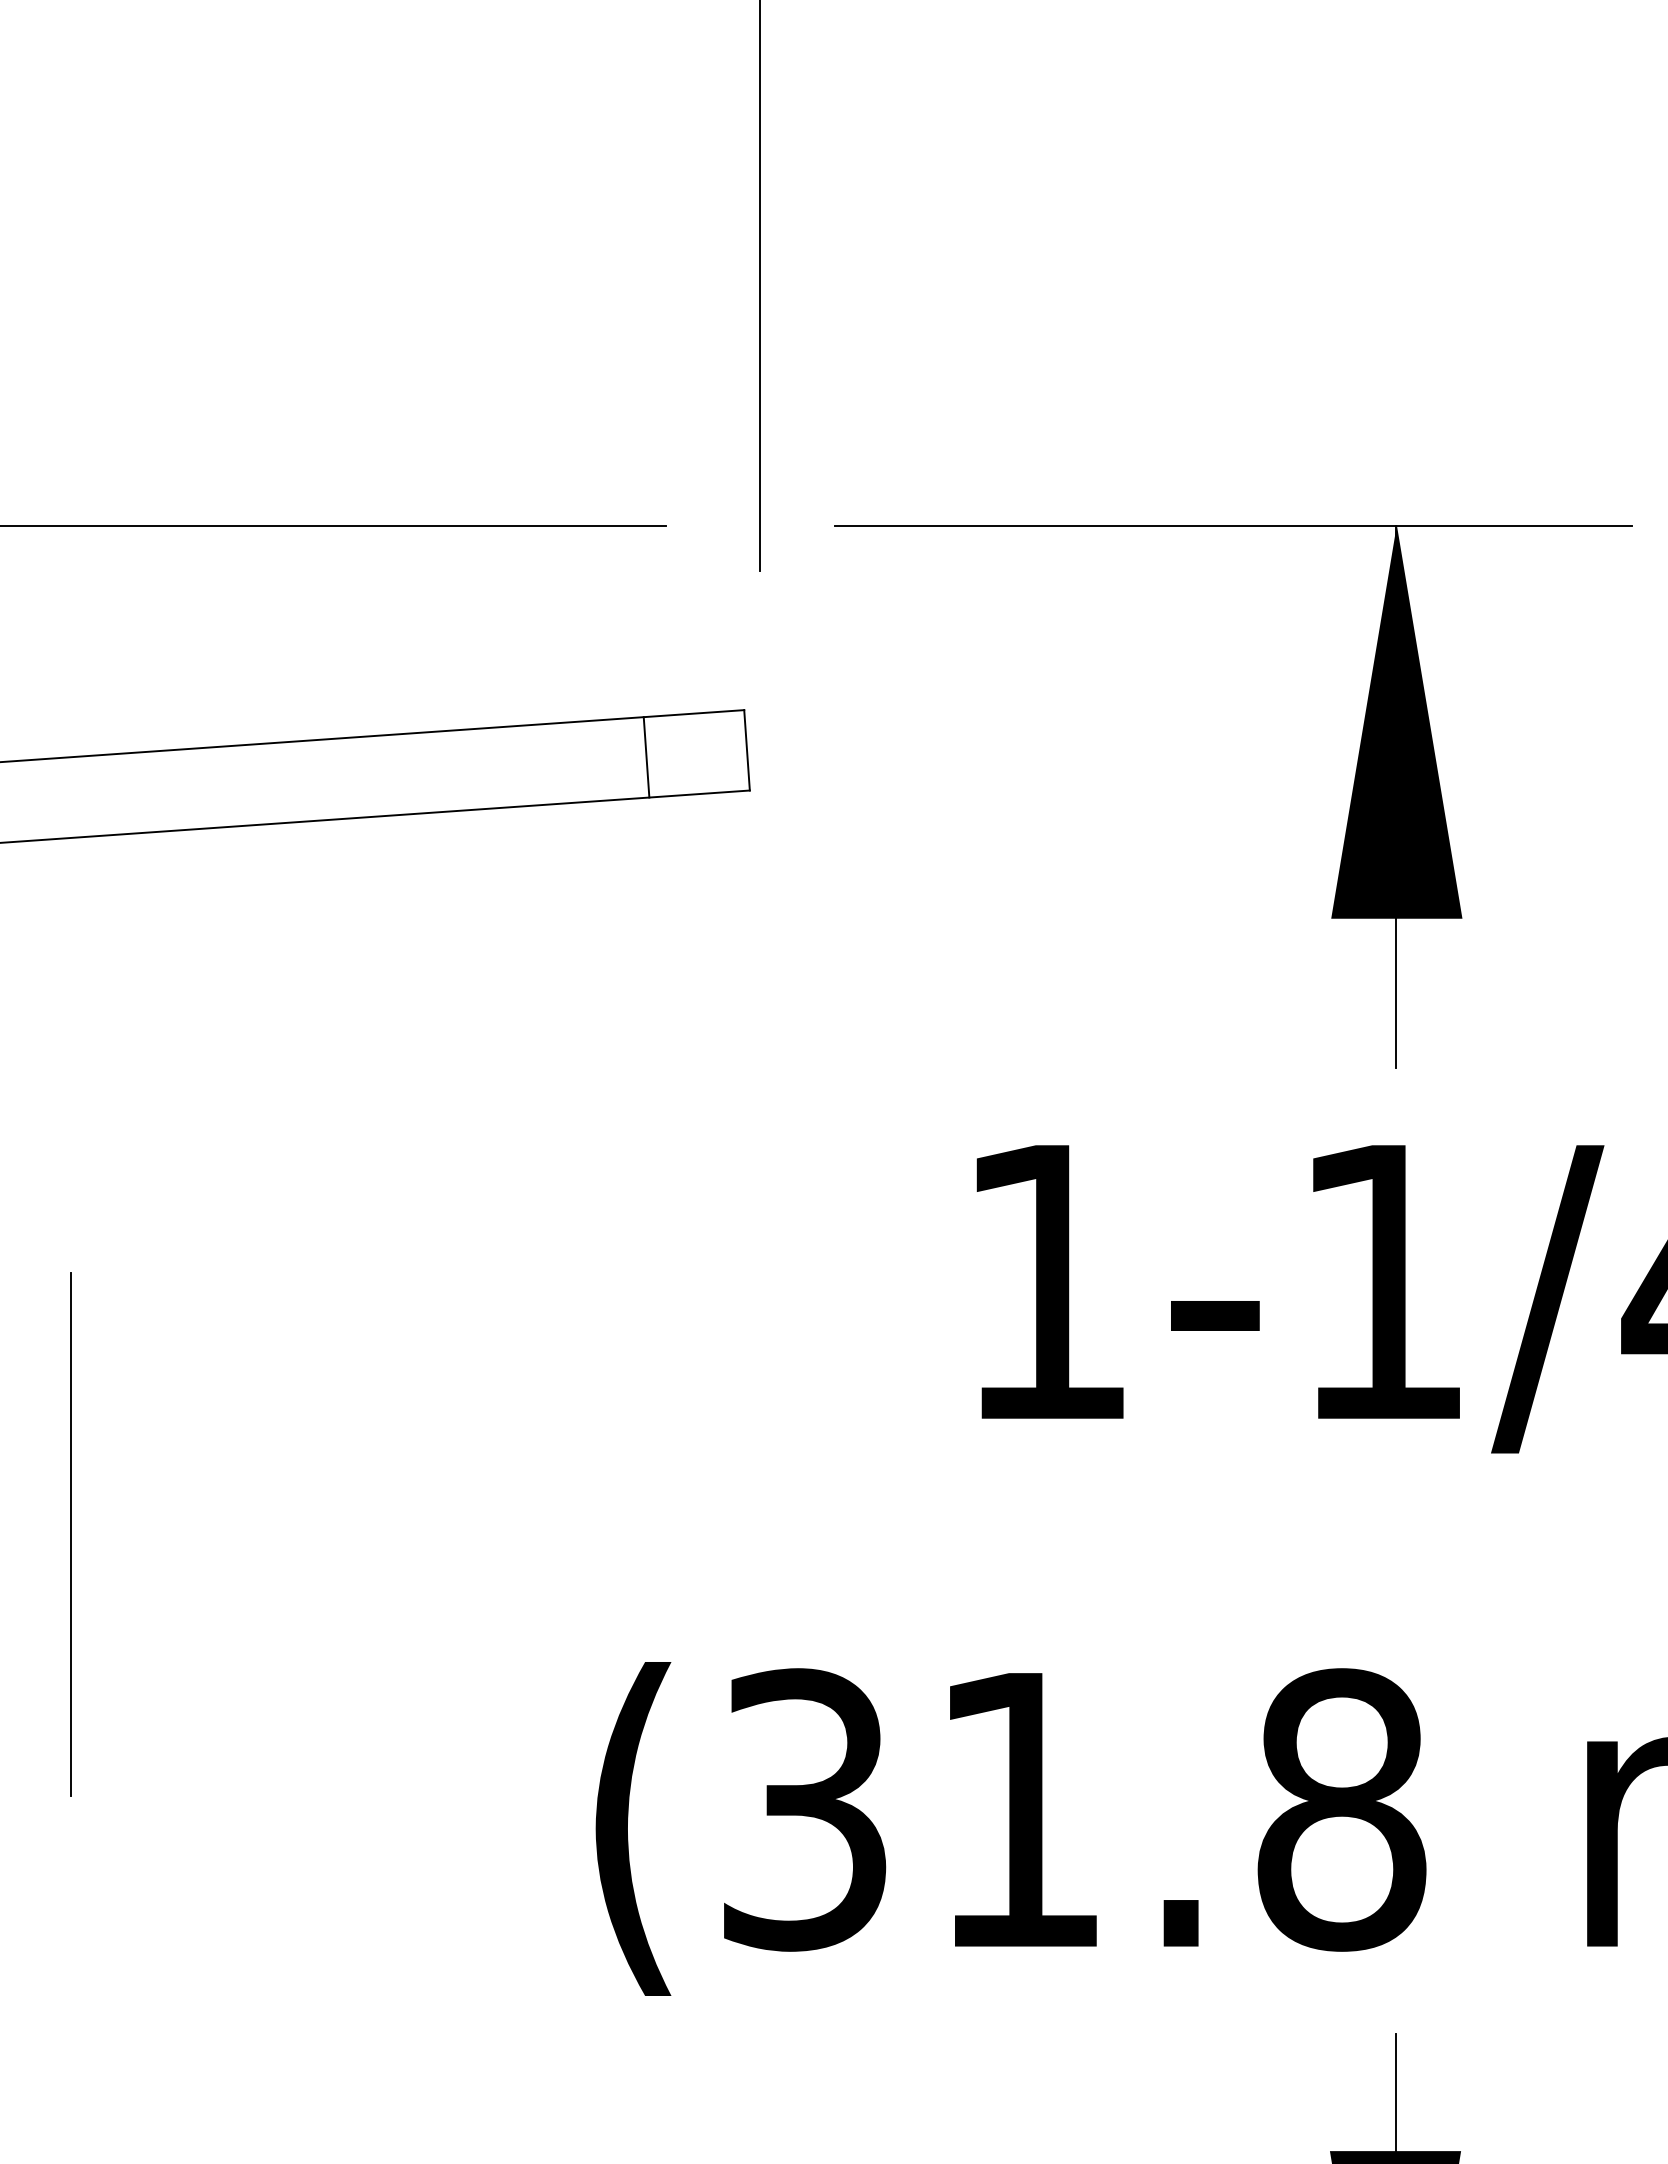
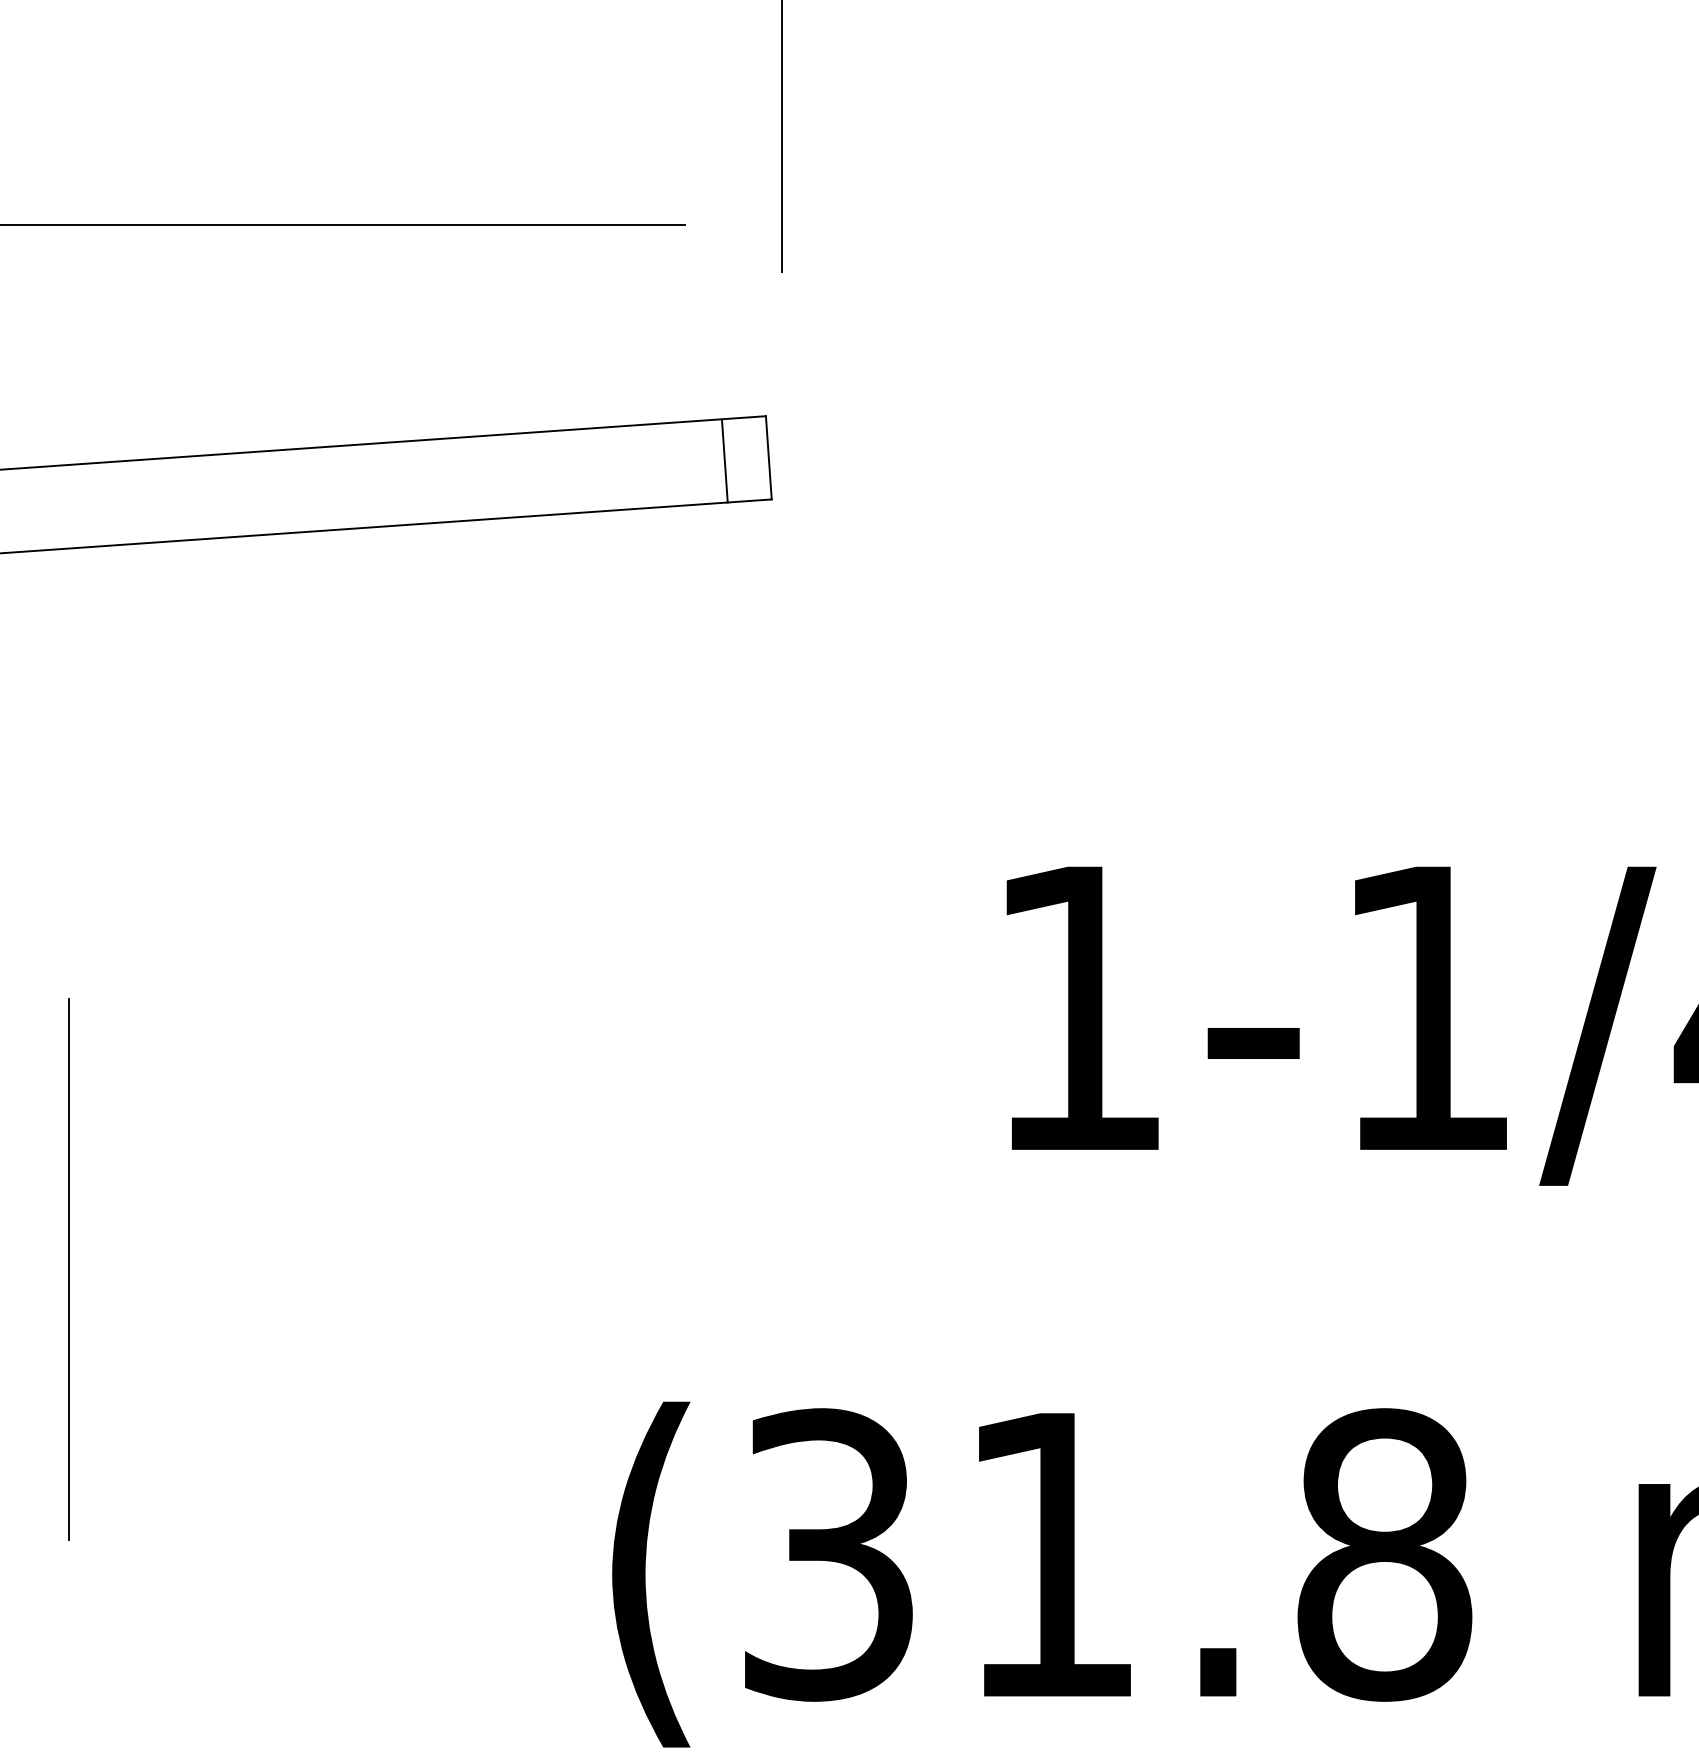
line: (646, 757) -> (724, 461), moved
part: (1348, 813) -> (1391, 523), removed

